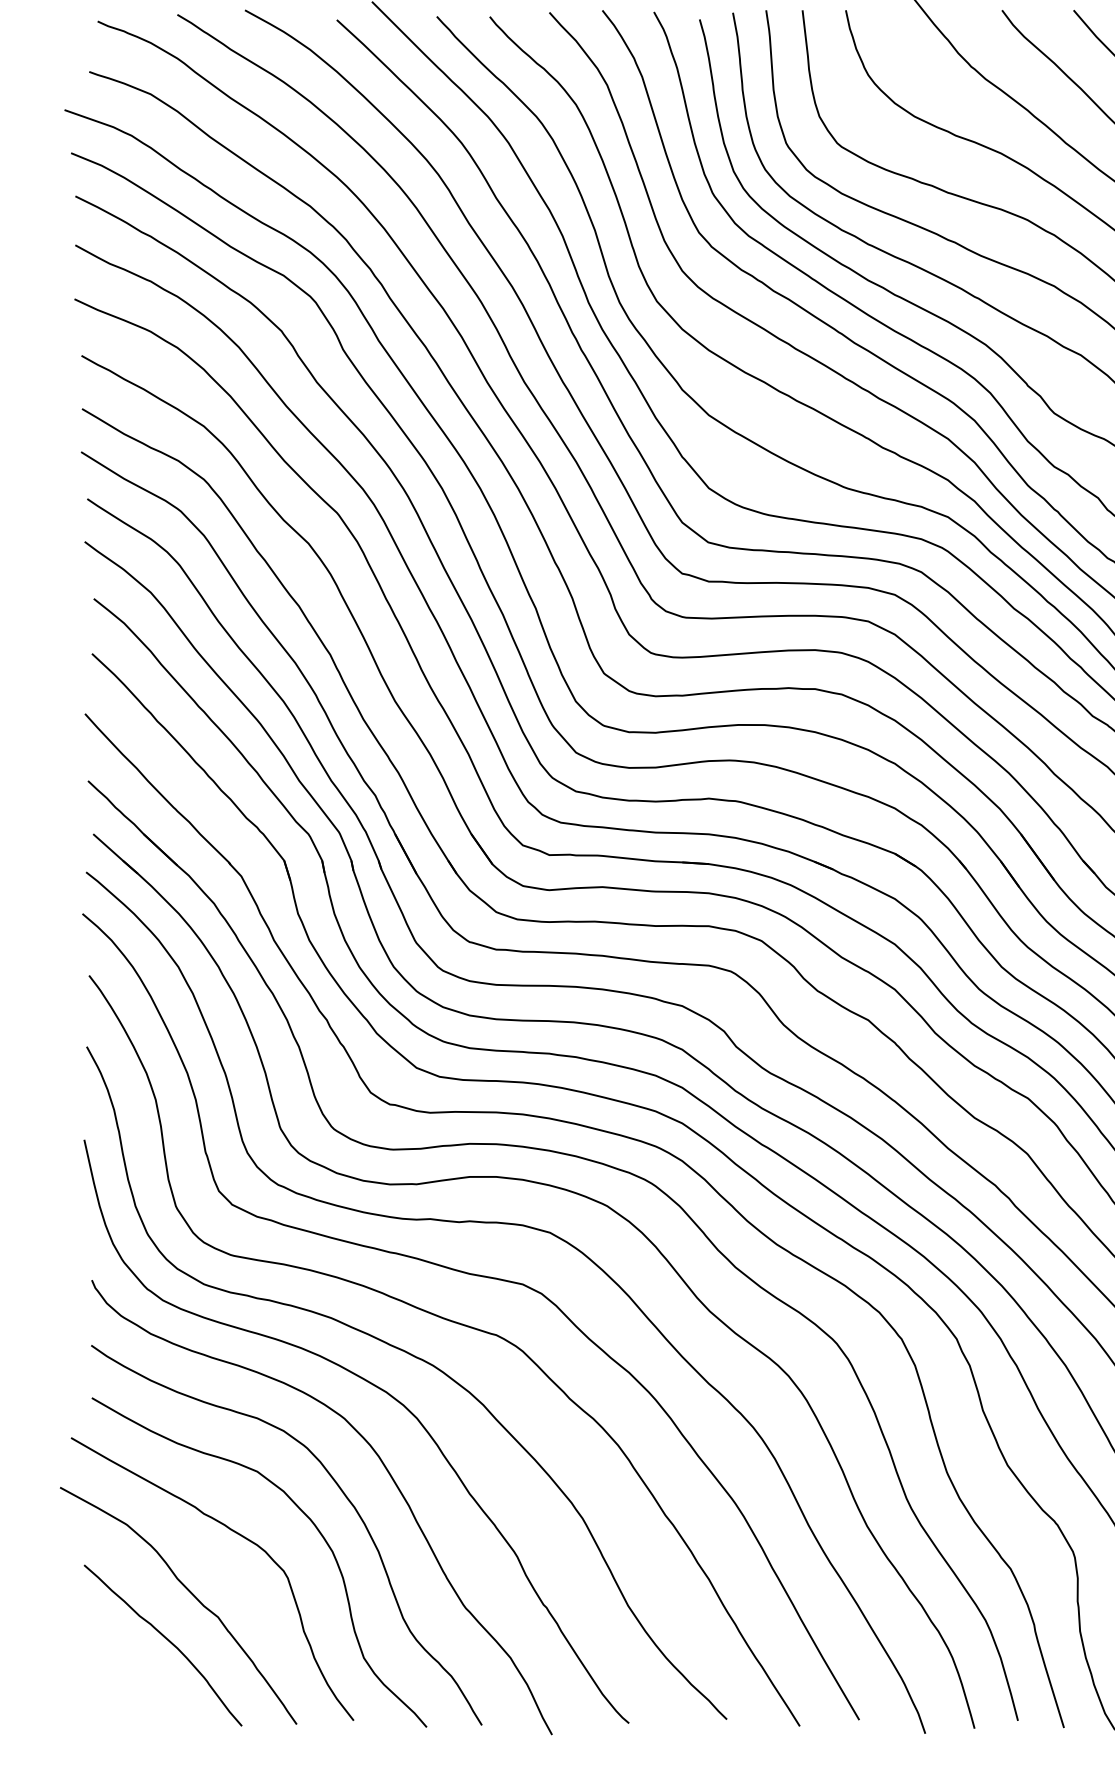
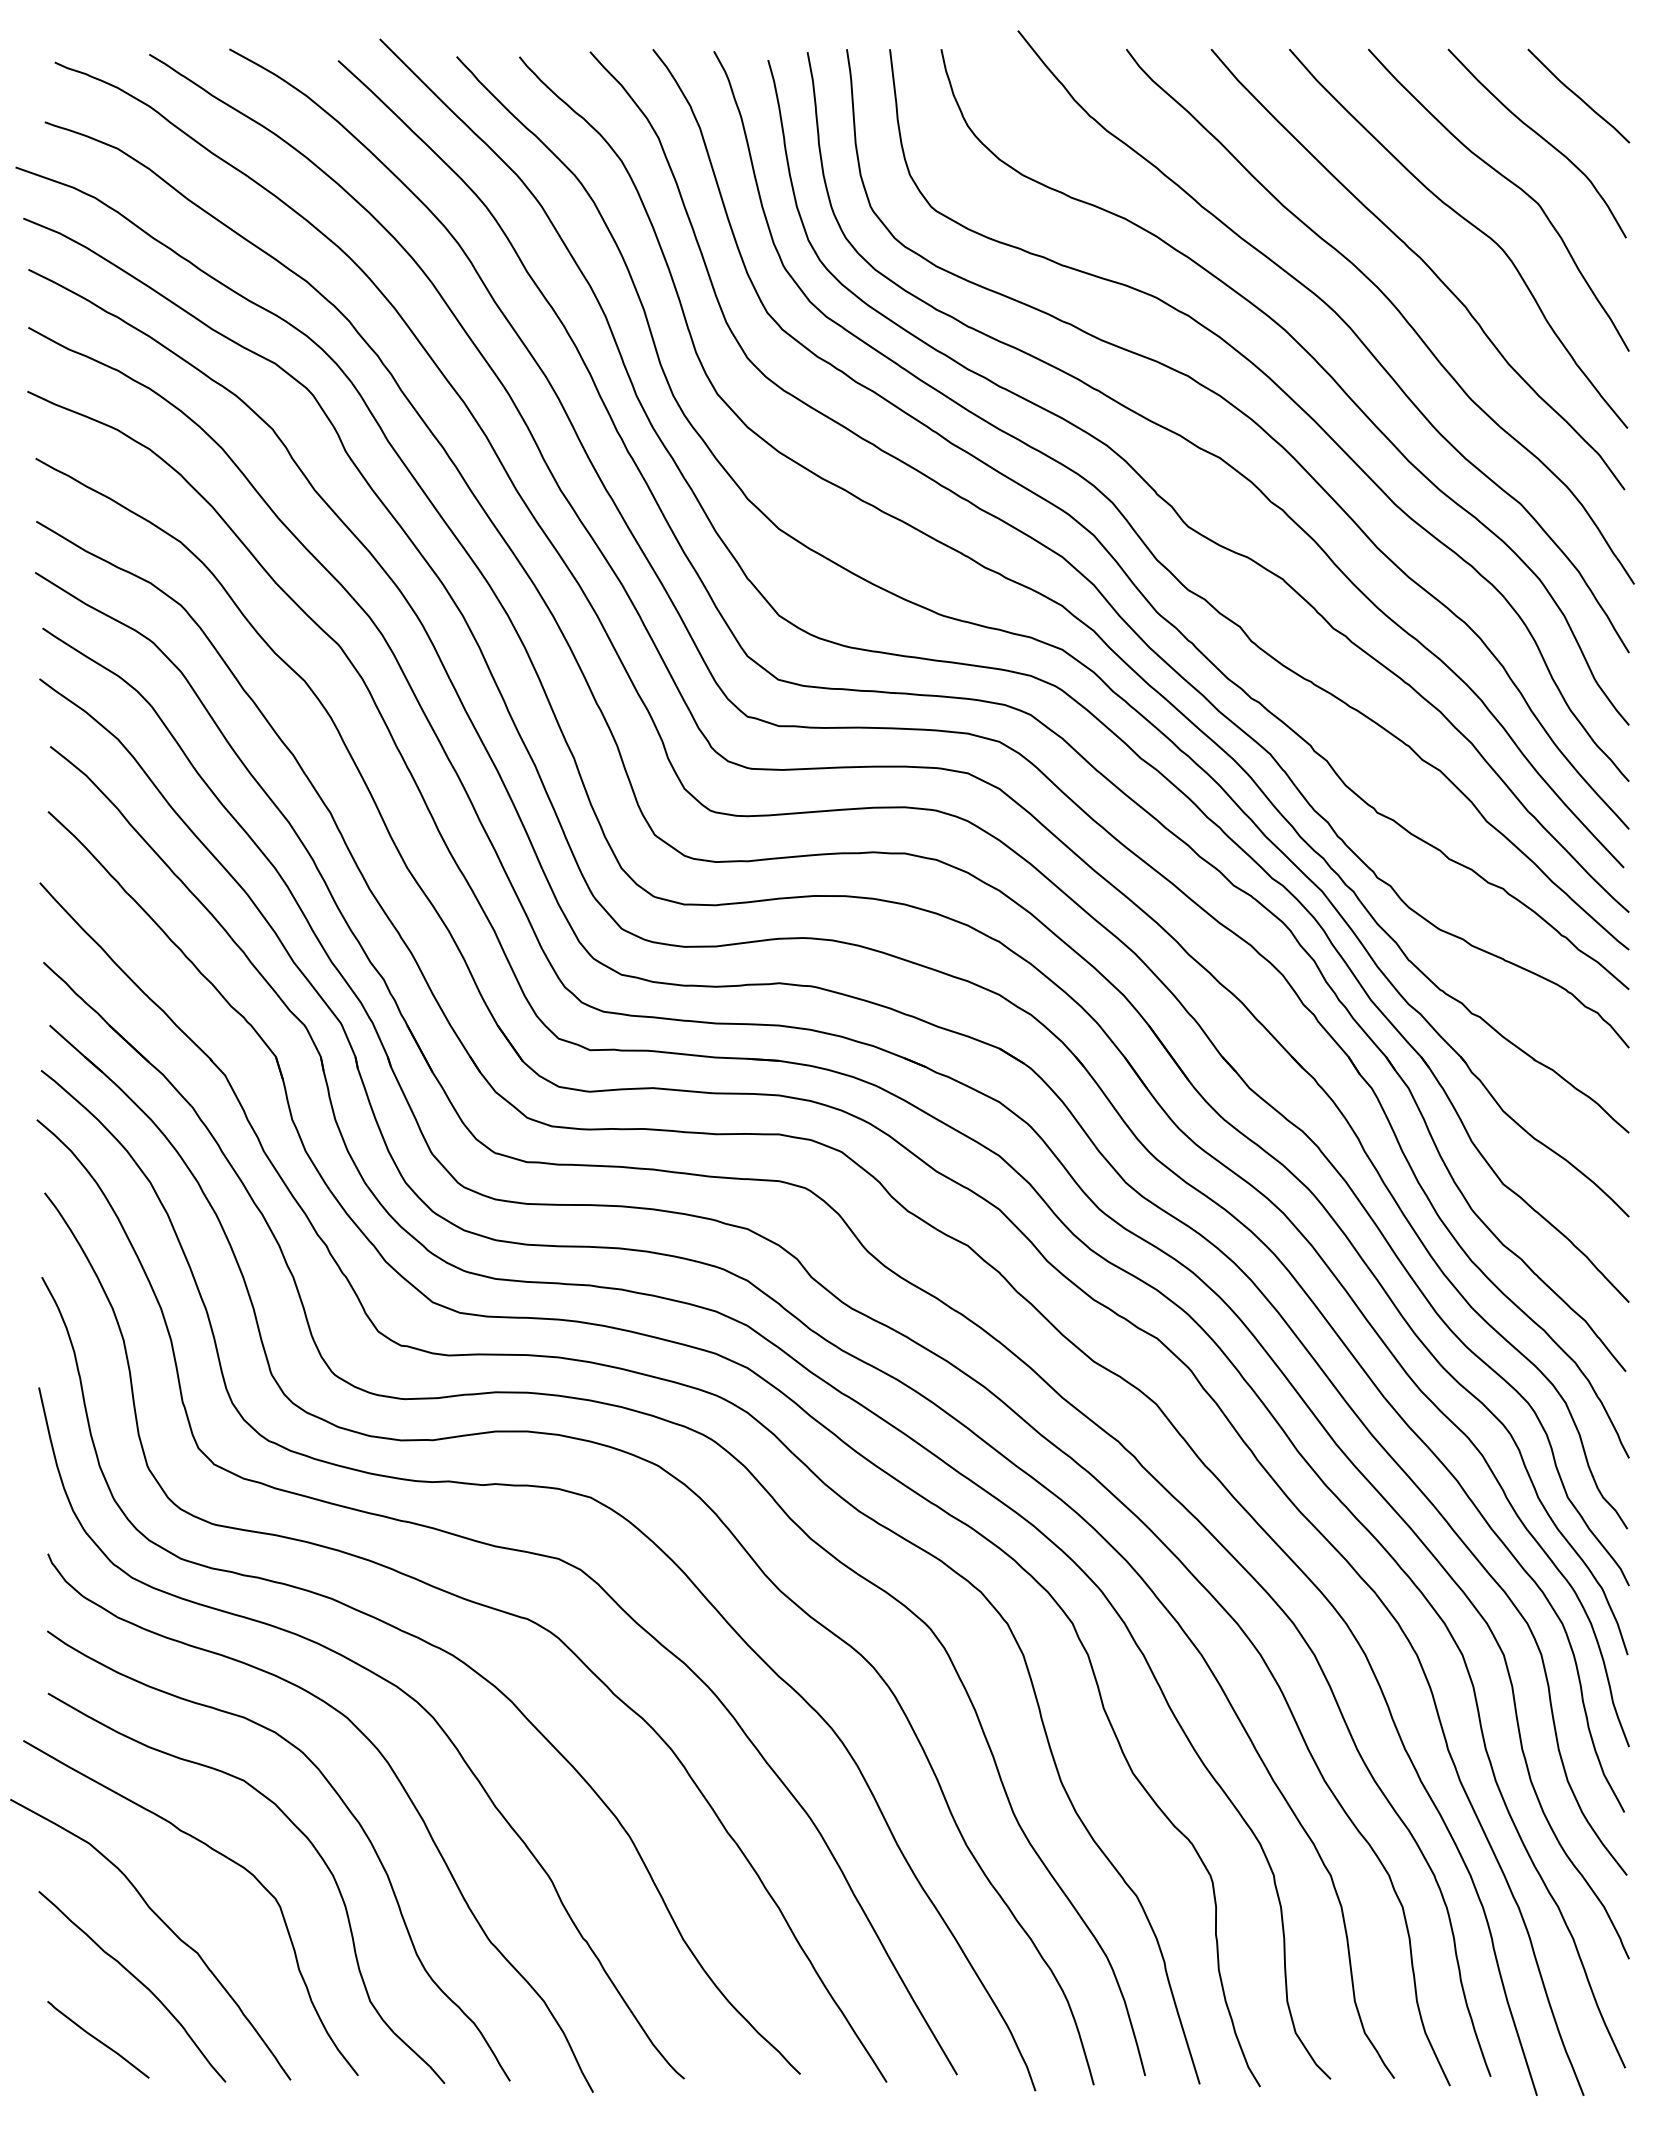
curve: (134, 1690) -> (98, 2039), added

